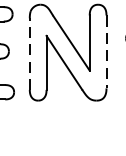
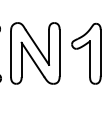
line: (106, 52) -> (59, 53), dashed -> solid
line: (30, 54) -> (11, 54), dashed -> solid

